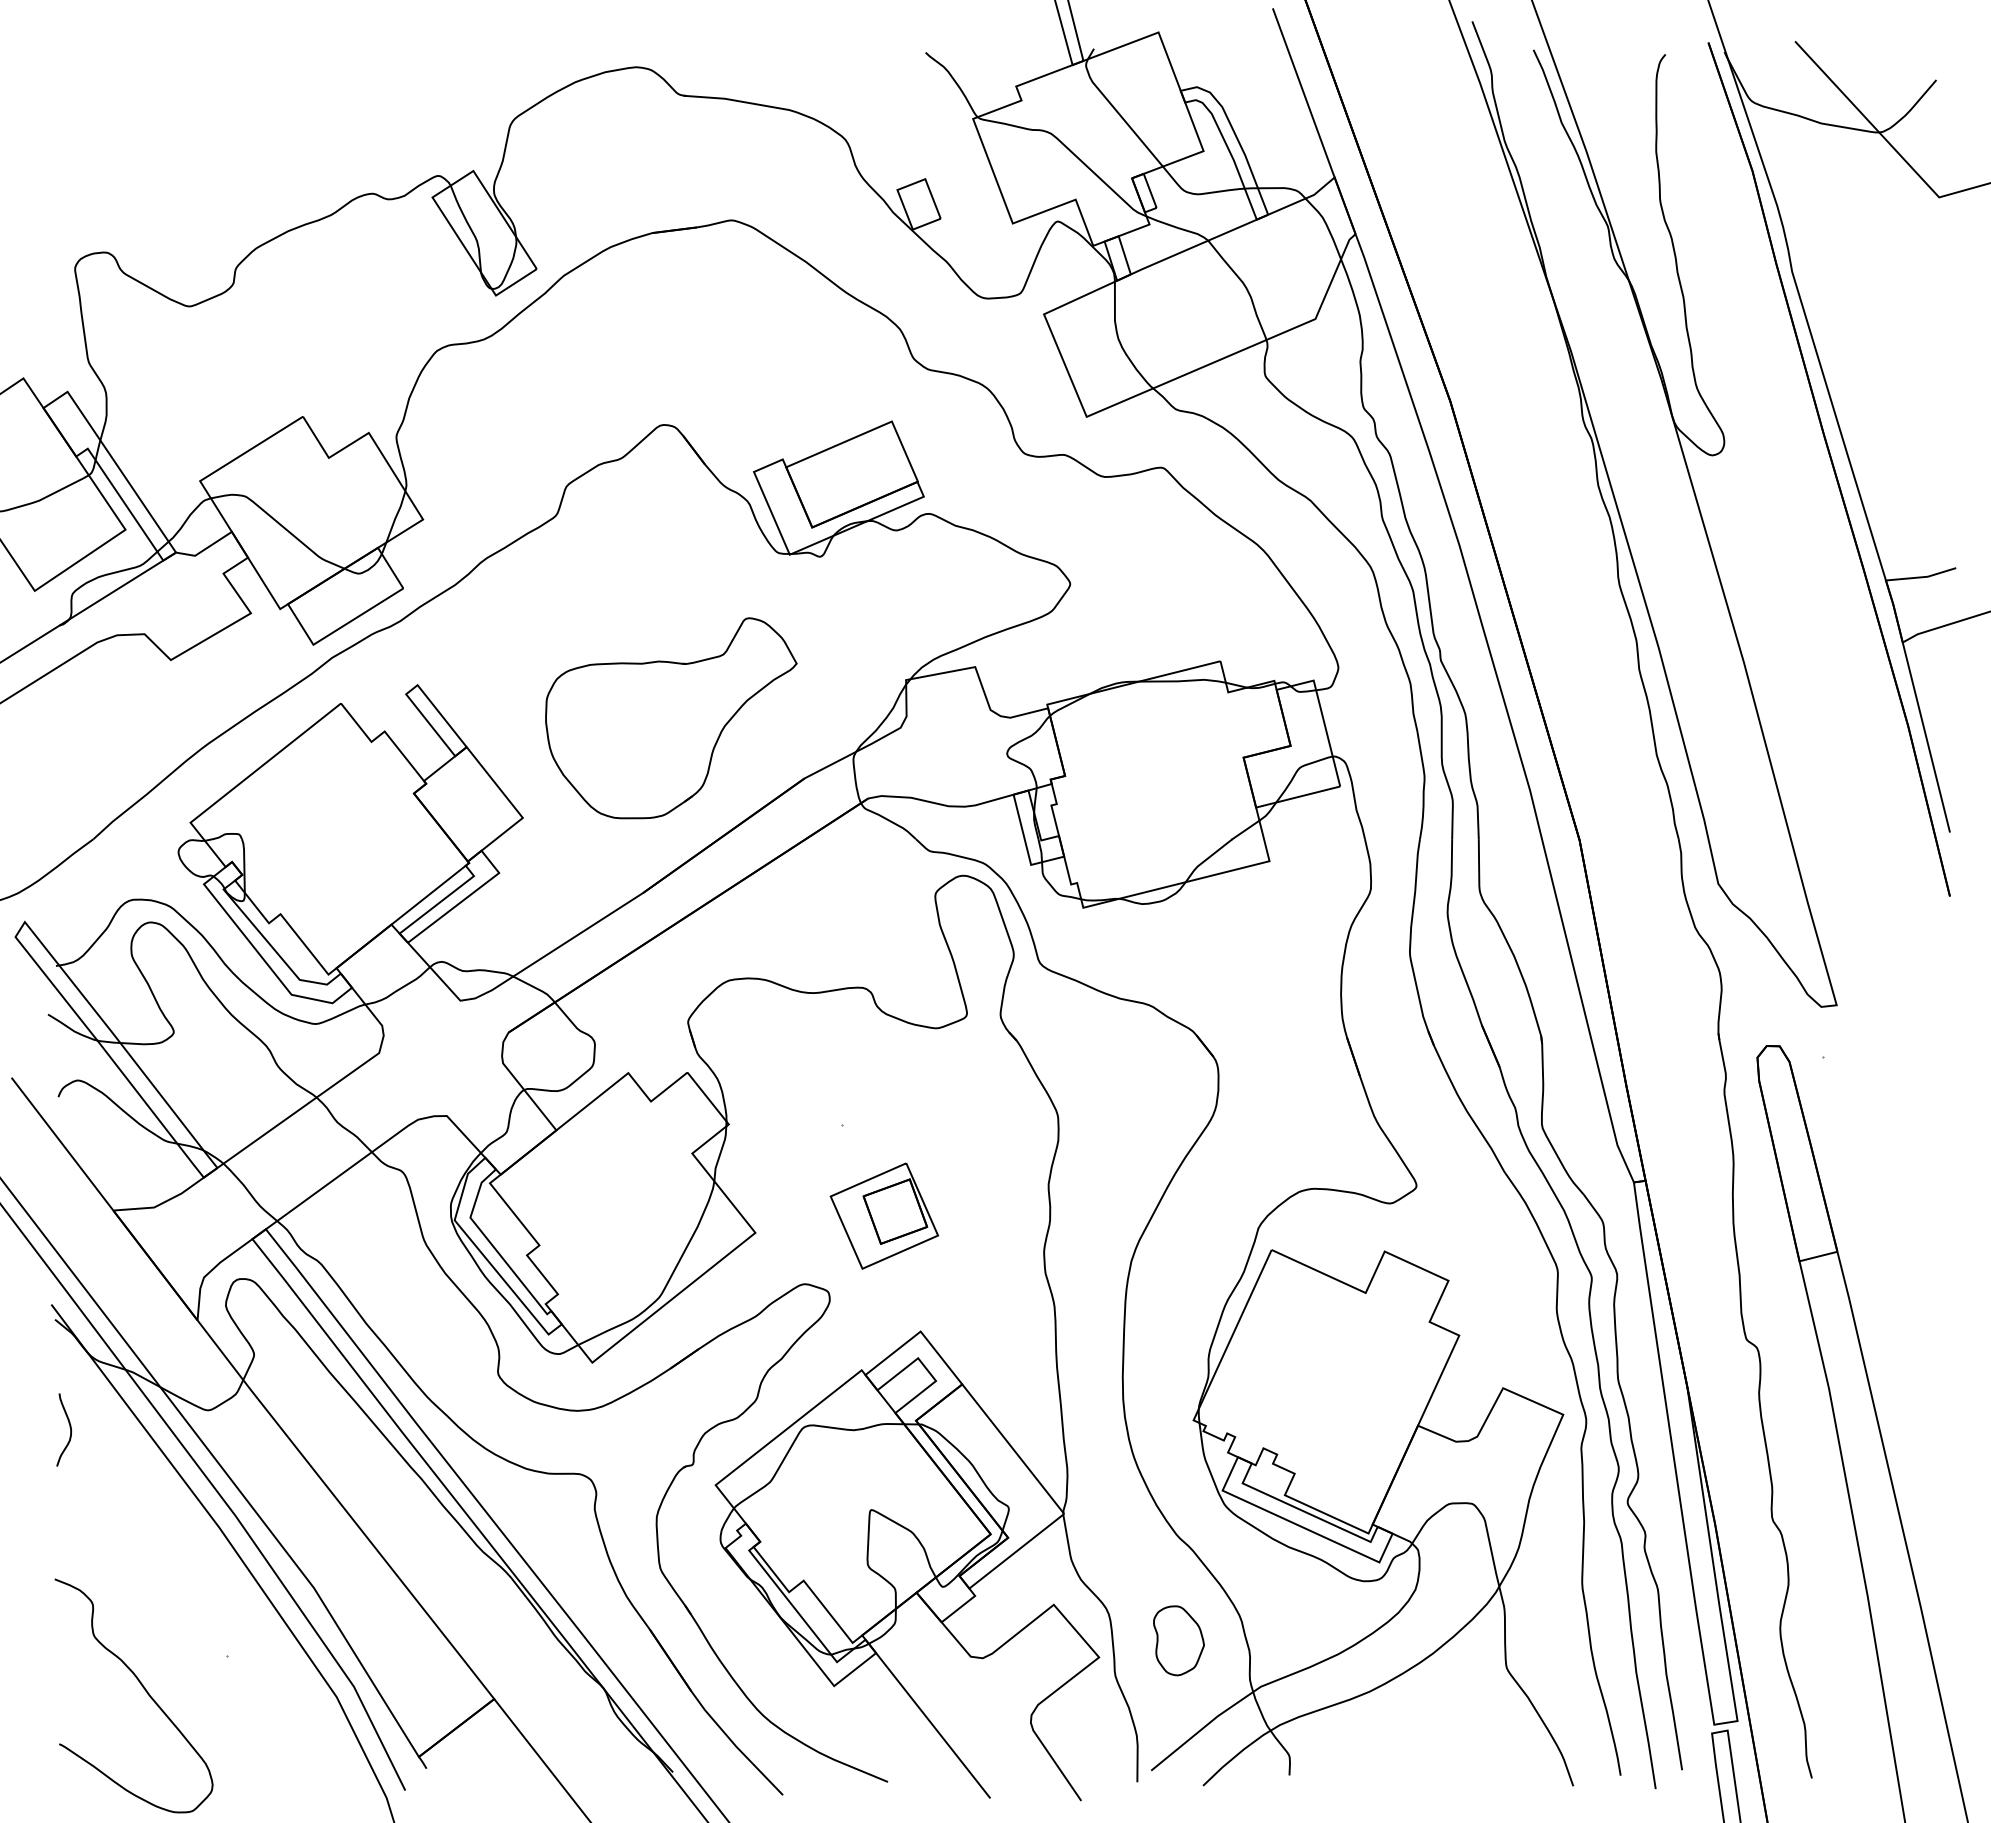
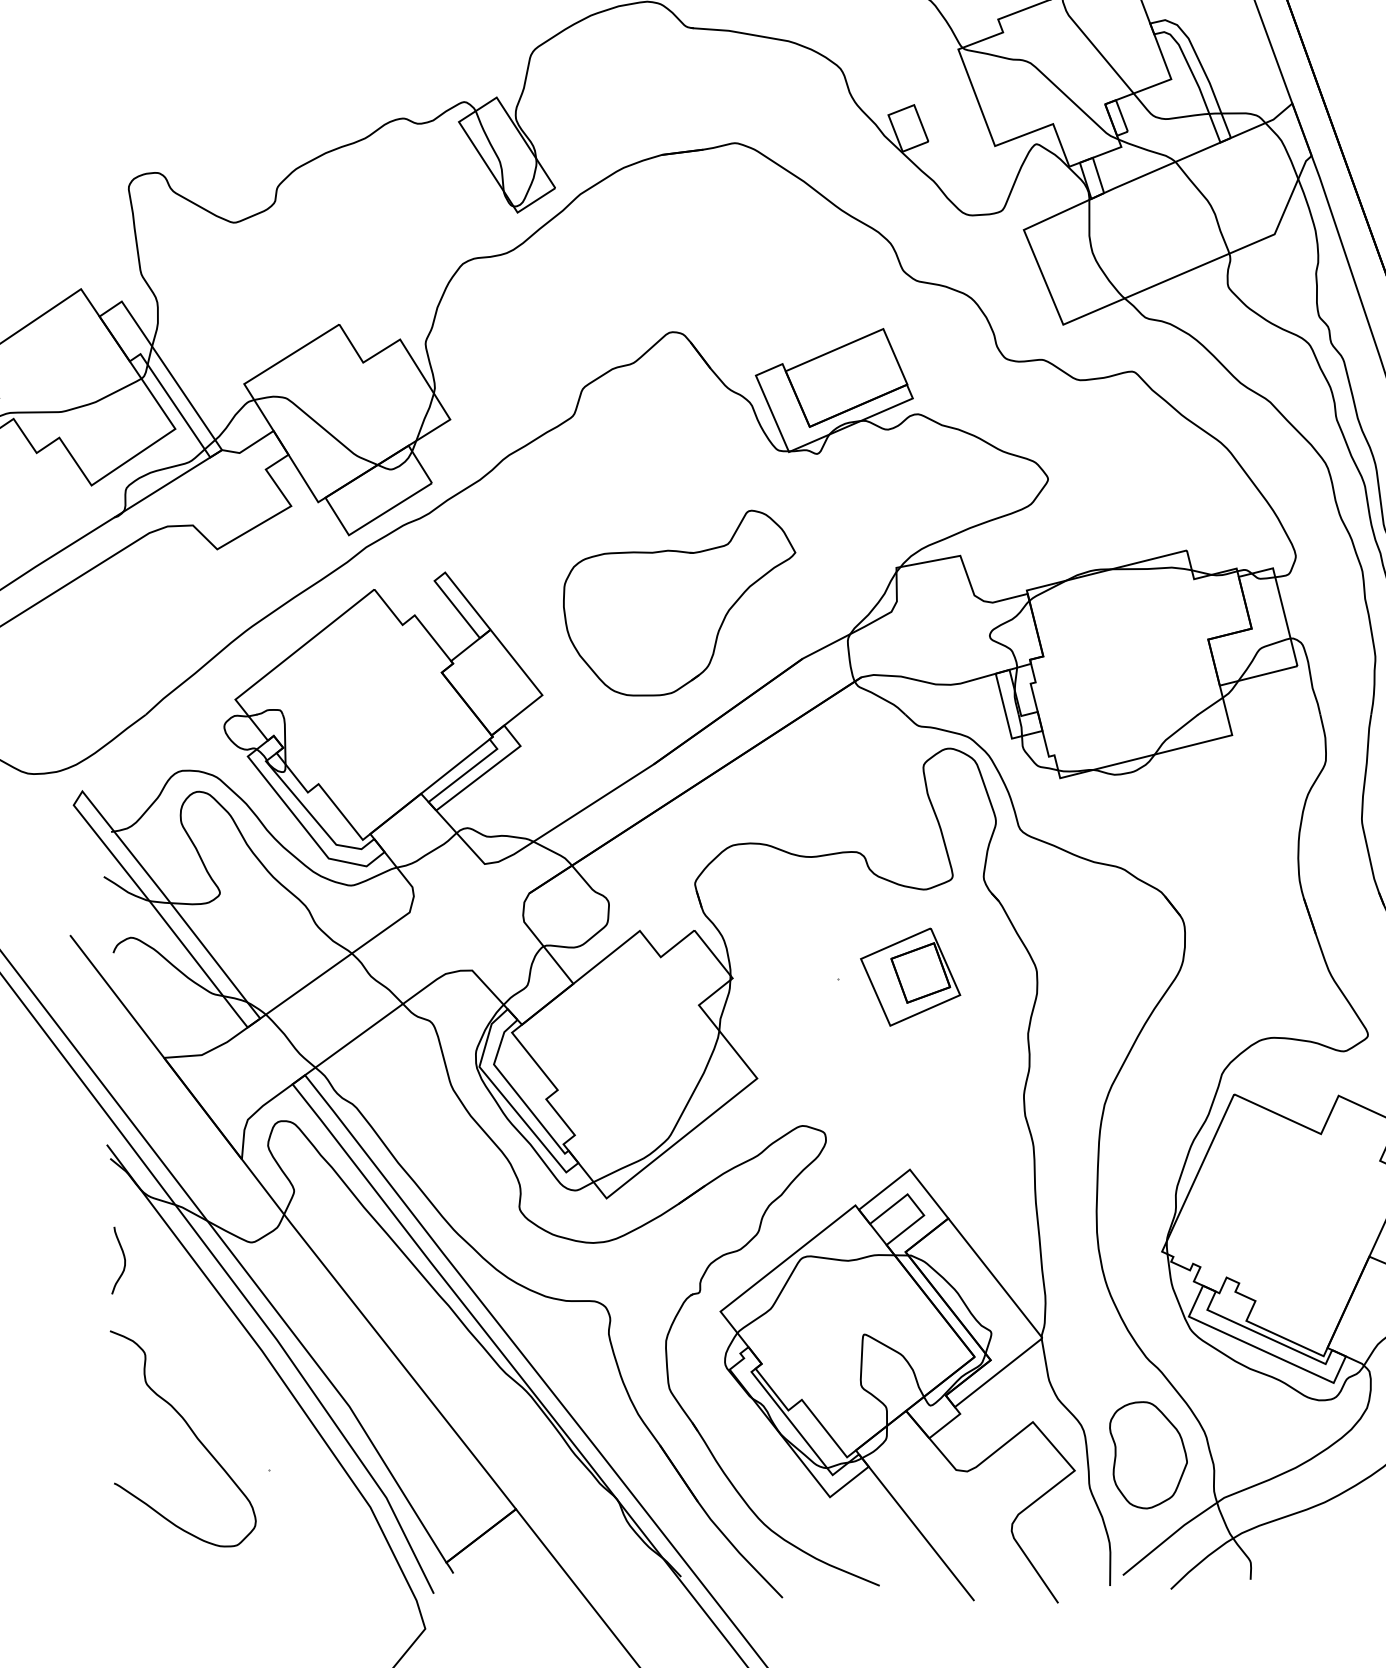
part: (884, 1215) -> (910, 976), moved
part: (1178, 1640) -> (1148, 1455), size x1.67
curve: (142, 1687) -> (191, 1431), moved

